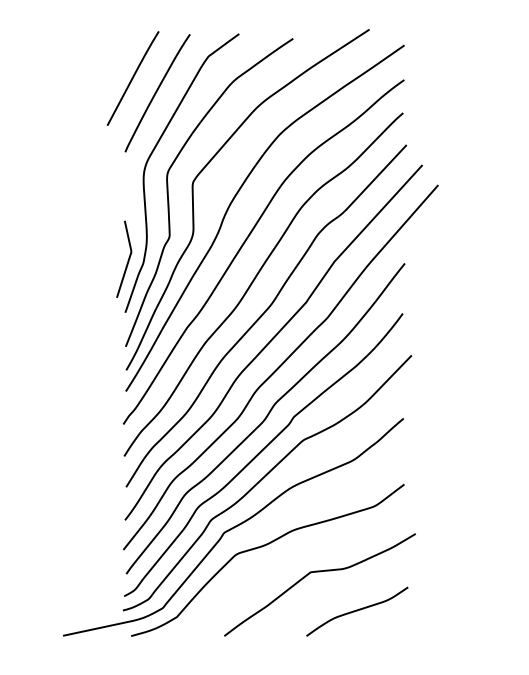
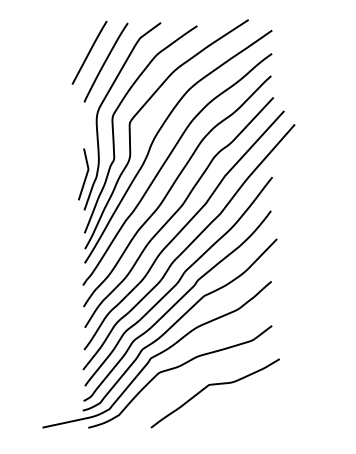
curve: (357, 611) -> (240, 411), removed

